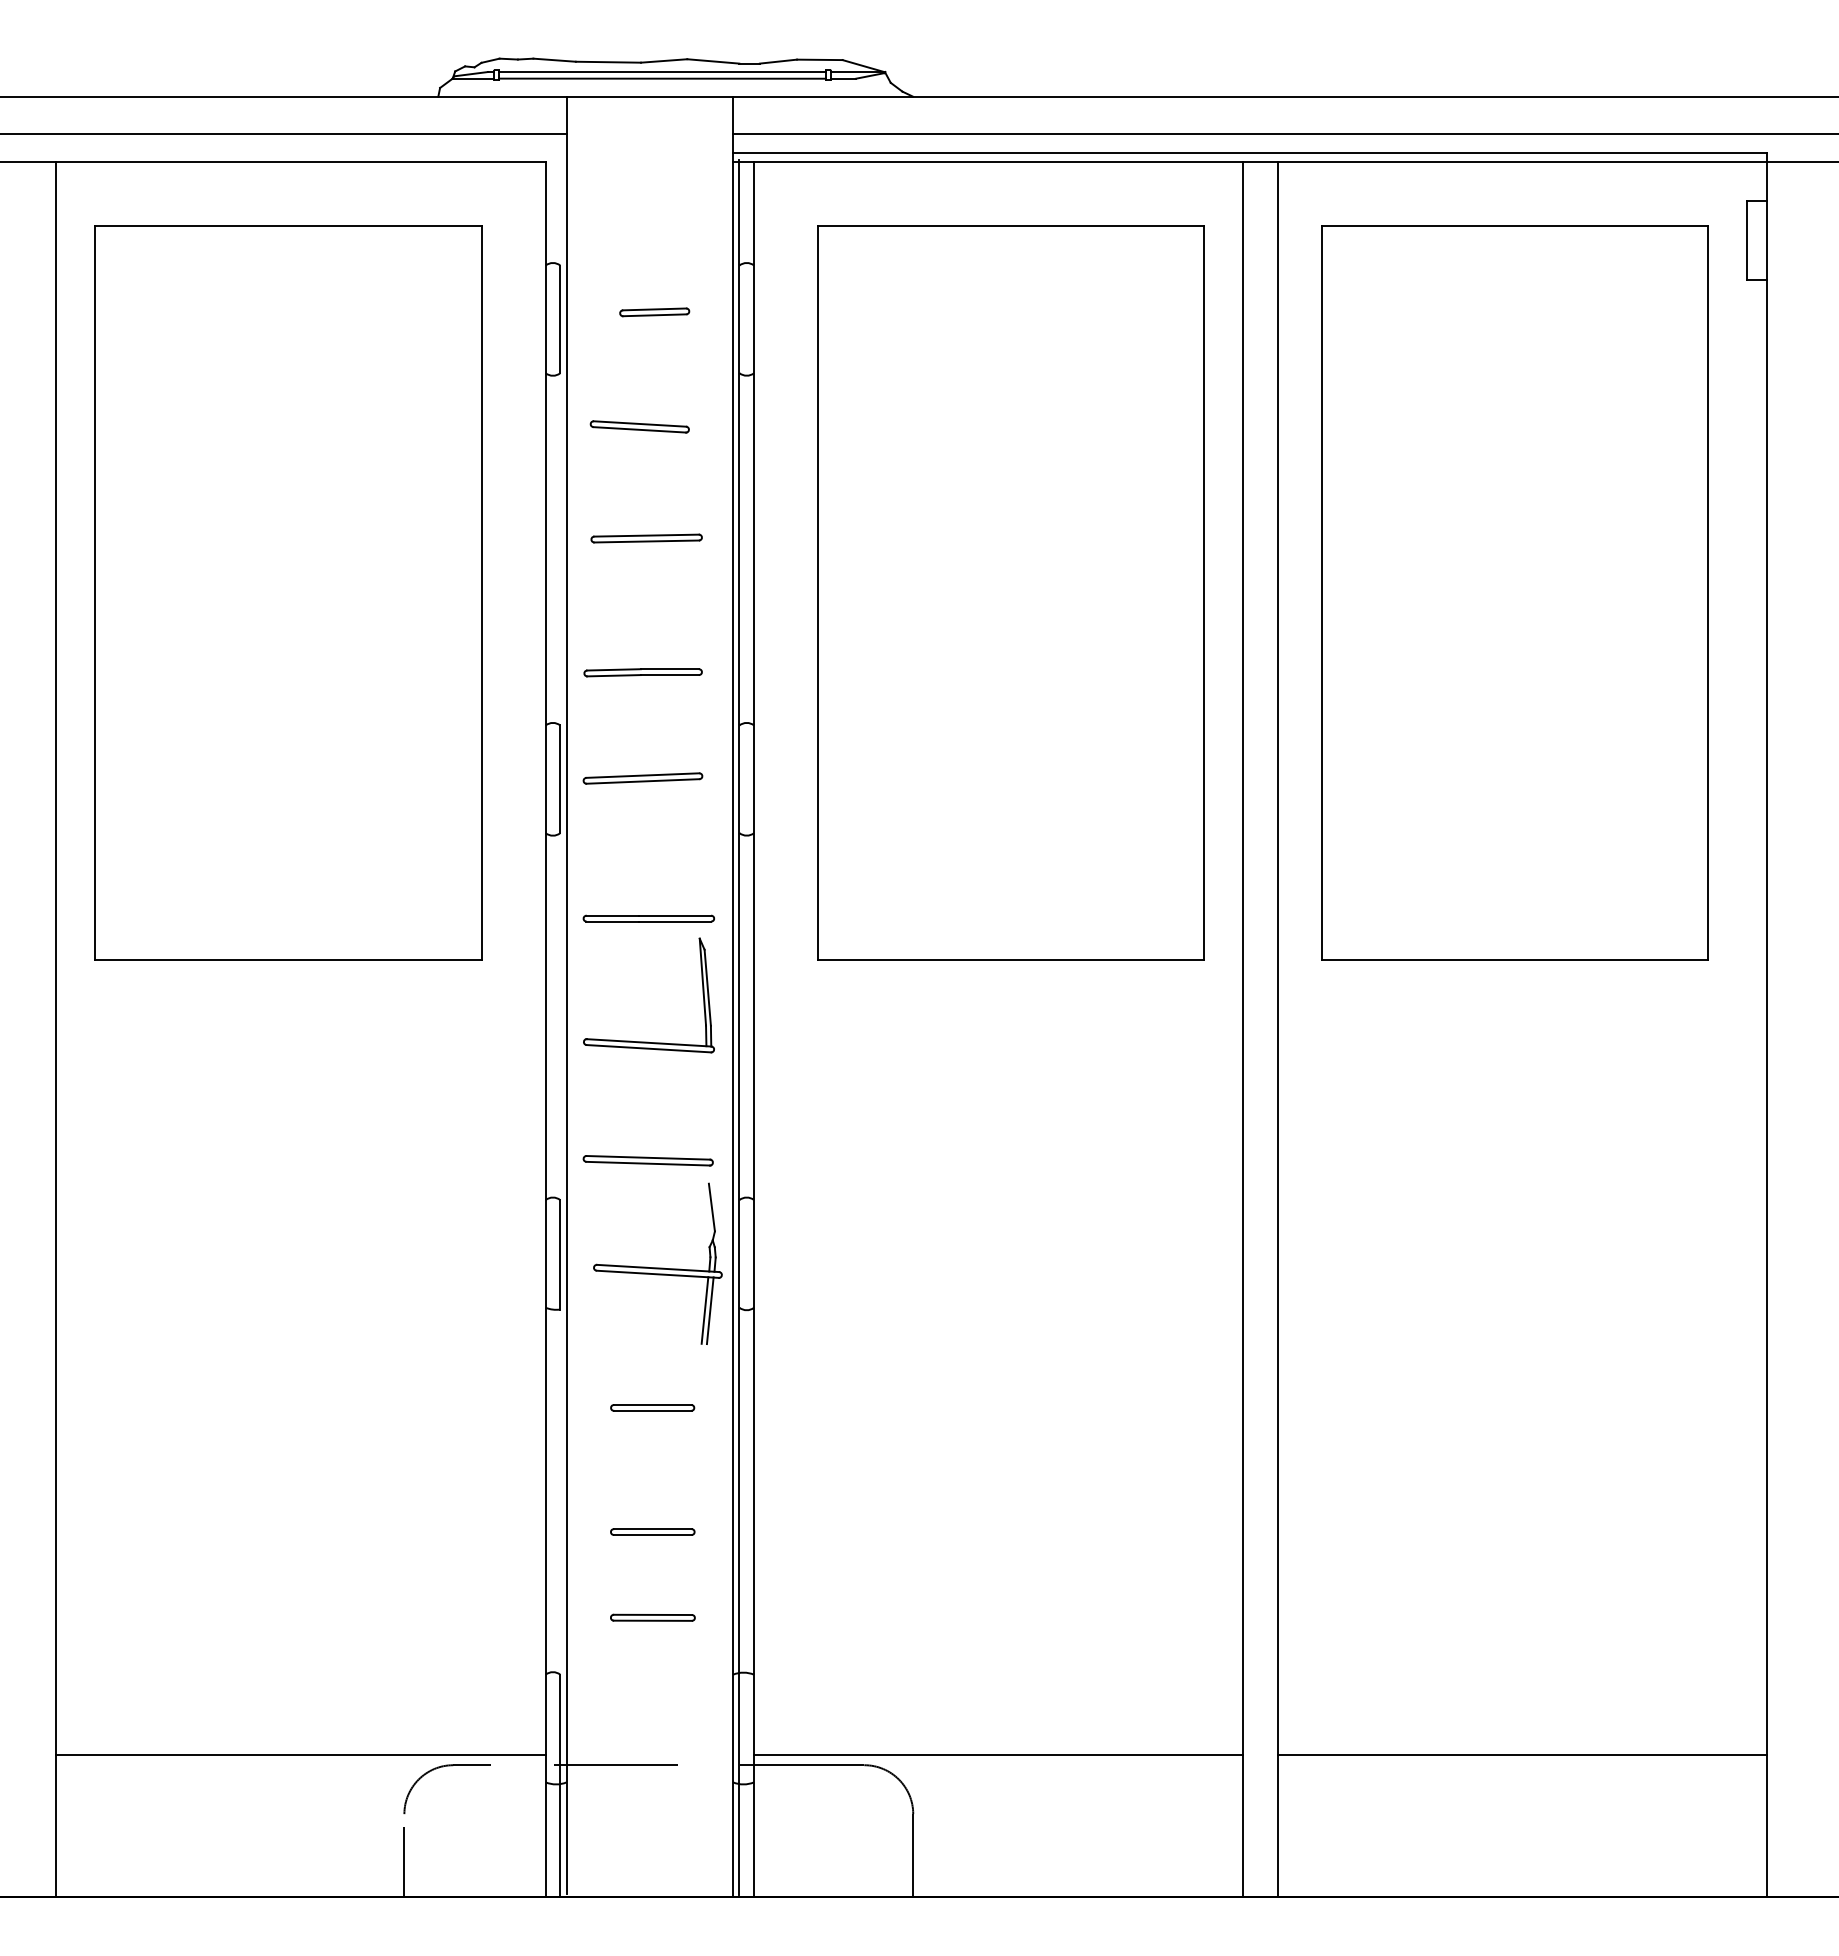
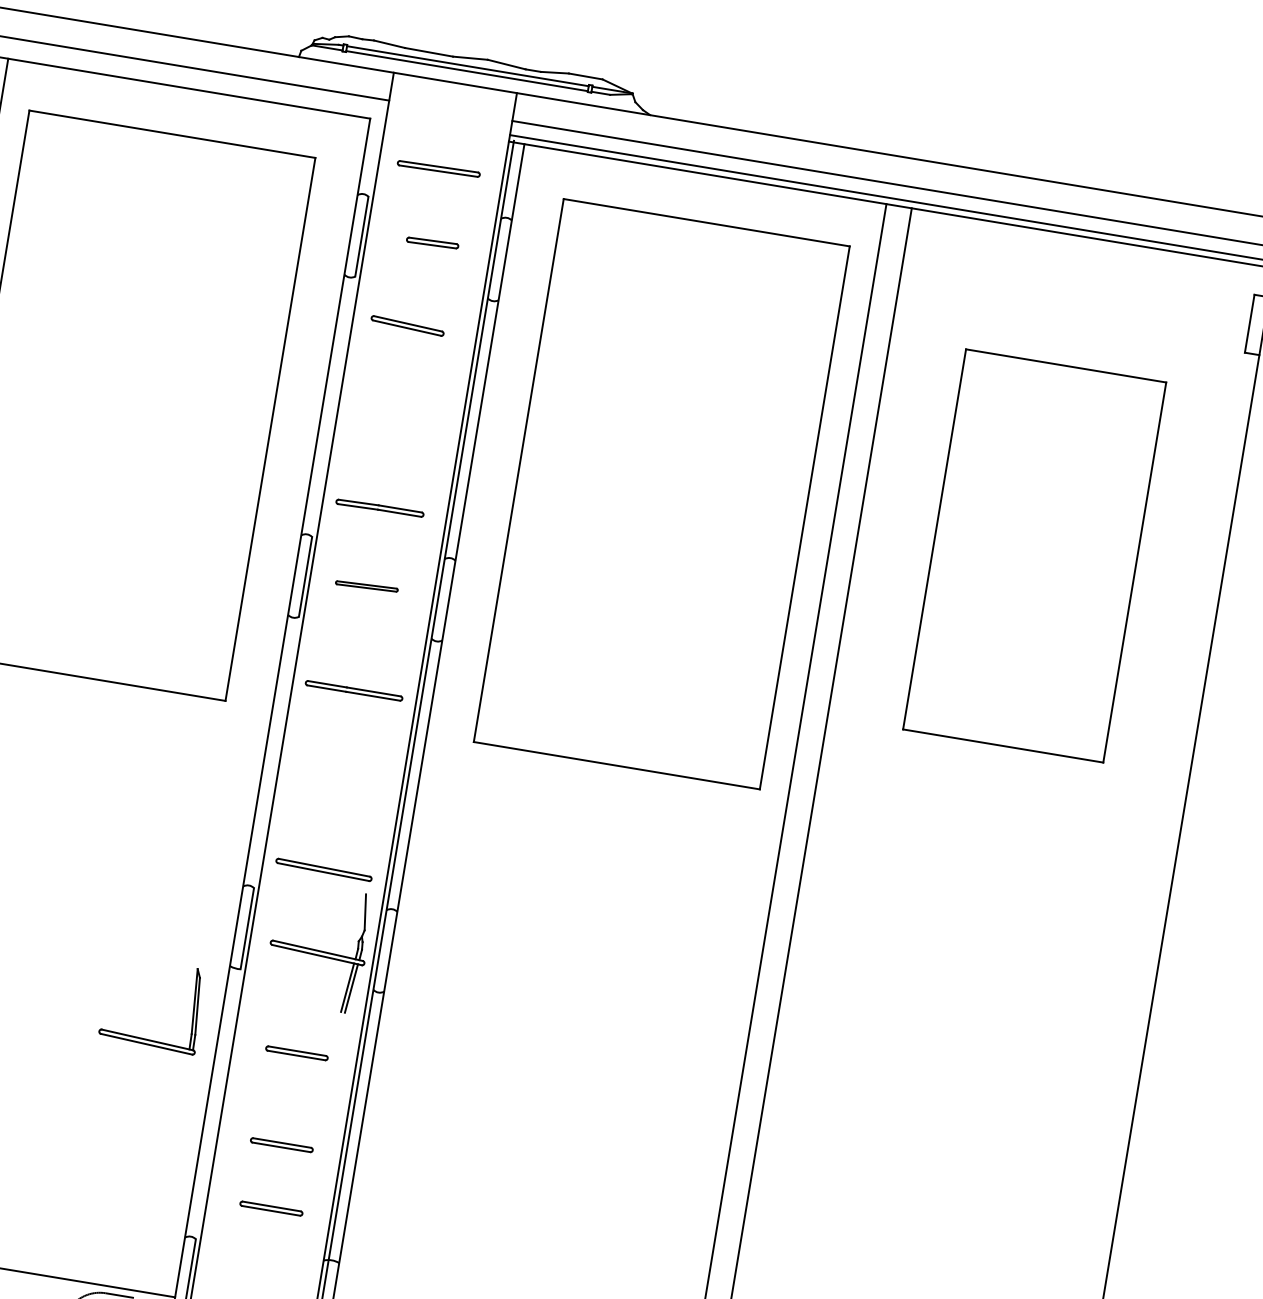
part: (646, 538) -> (438, 168), moved
part: (1514, 592) -> (1034, 555), size x0.7
part: (642, 778) -> (366, 586), size x0.7
part: (648, 1041) -> (147, 1038), moved

